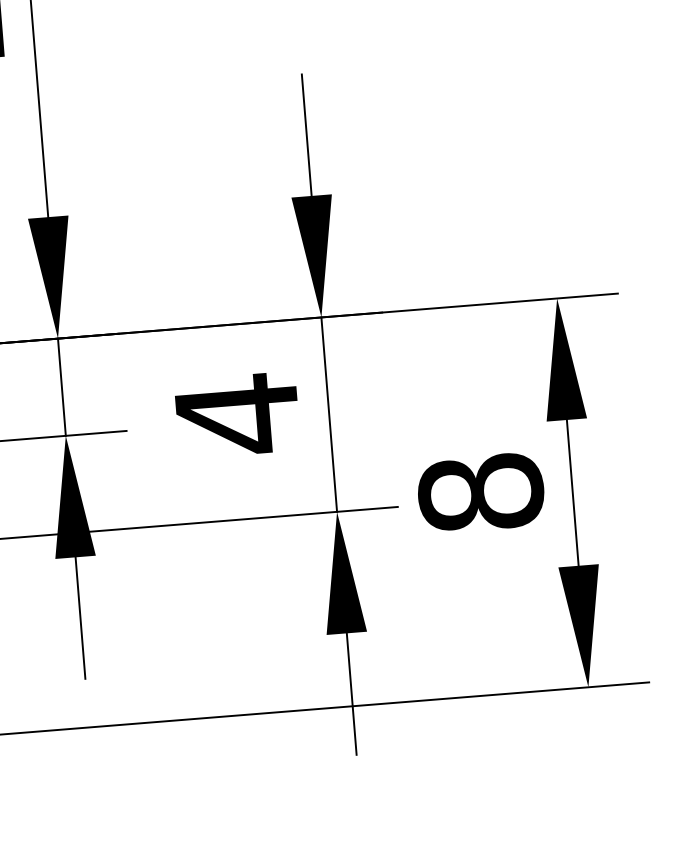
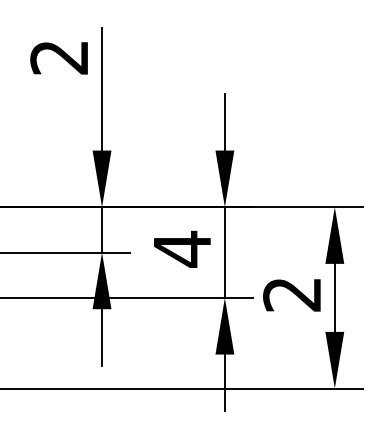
text: (481, 492) -> (292, 294), 8 -> 2

